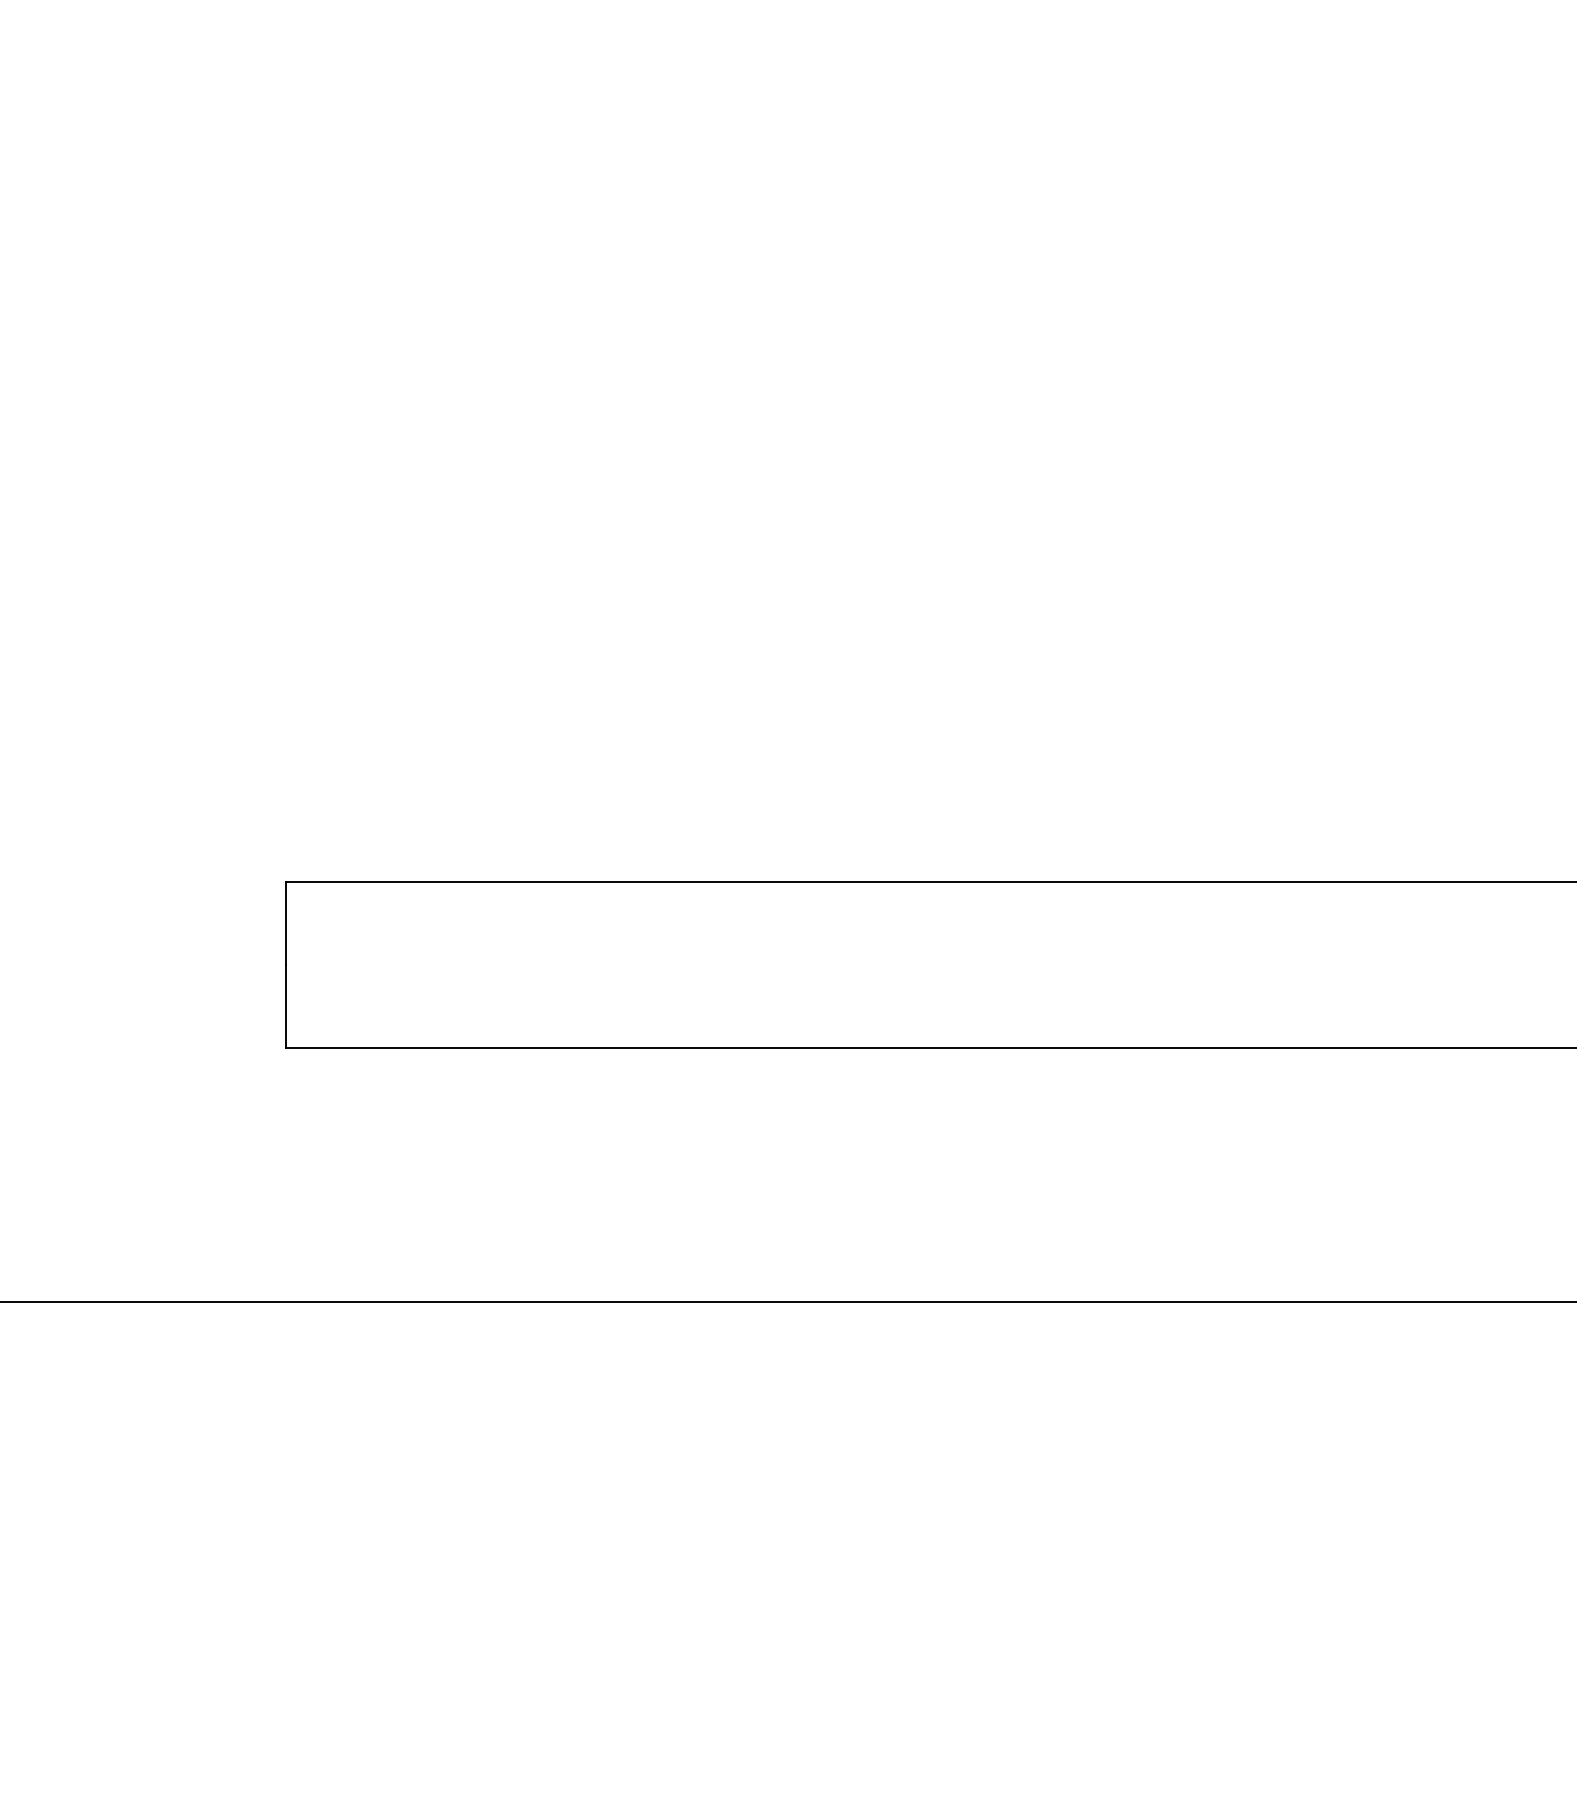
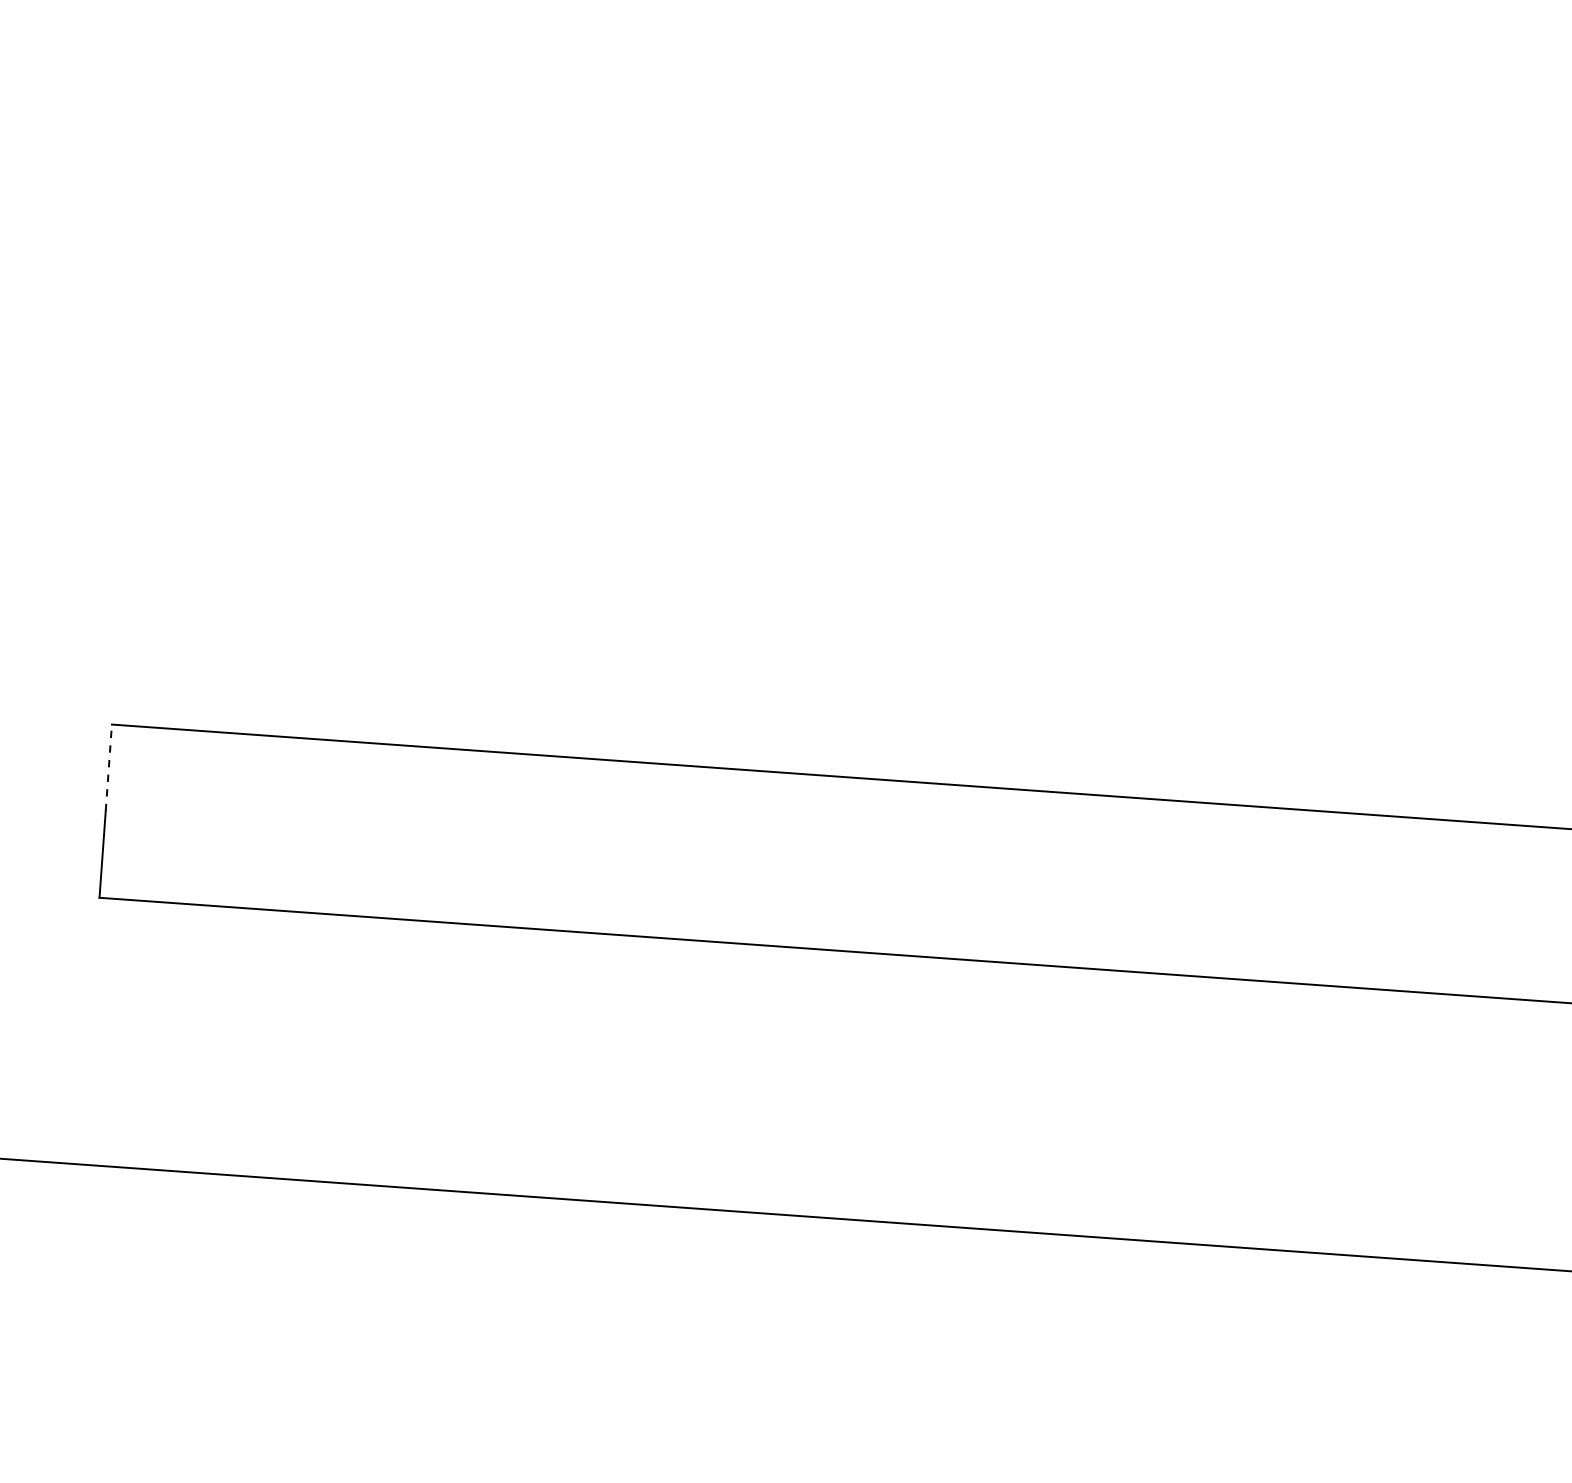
line: (285, 922) -> (108, 766), solid -> dashed

